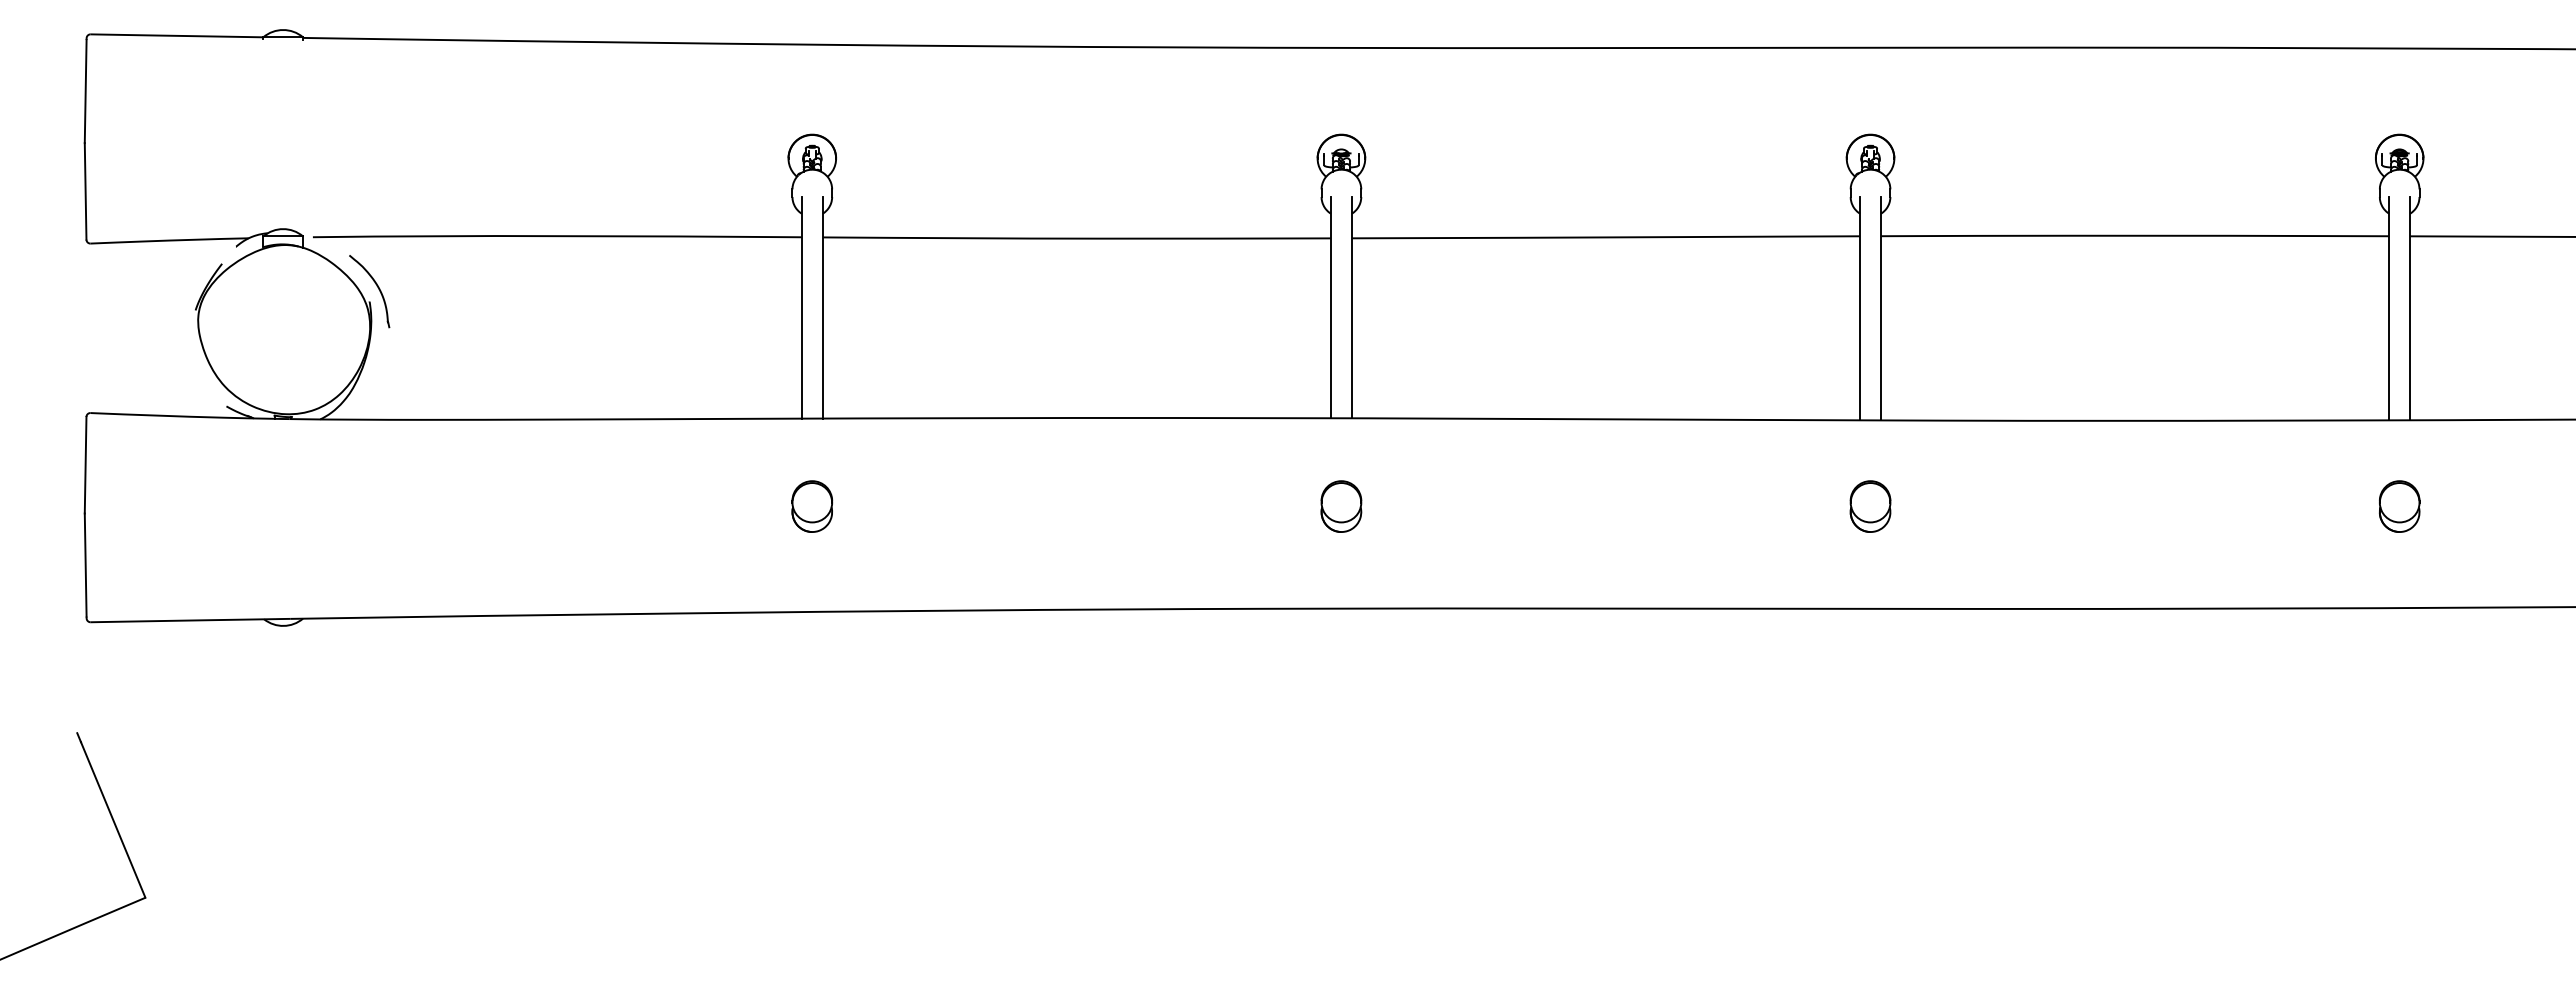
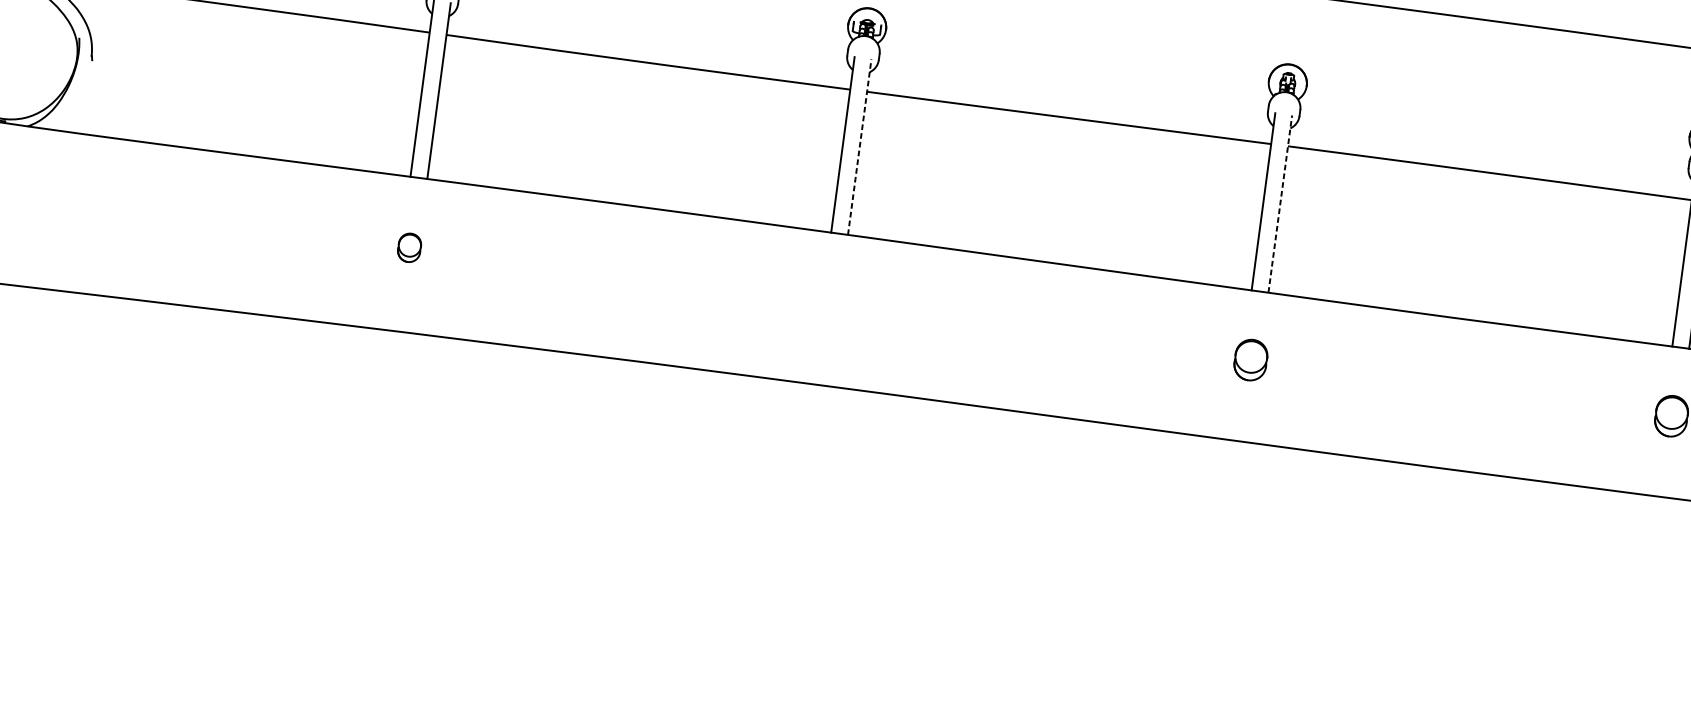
line: (1352, 307) -> (860, 146), solid -> dashed
line: (1881, 308) -> (1280, 203), solid -> dashed
part: (812, 506) -> (409, 247), size x0.7
part: (1341, 506) -> (830, 303), removed

